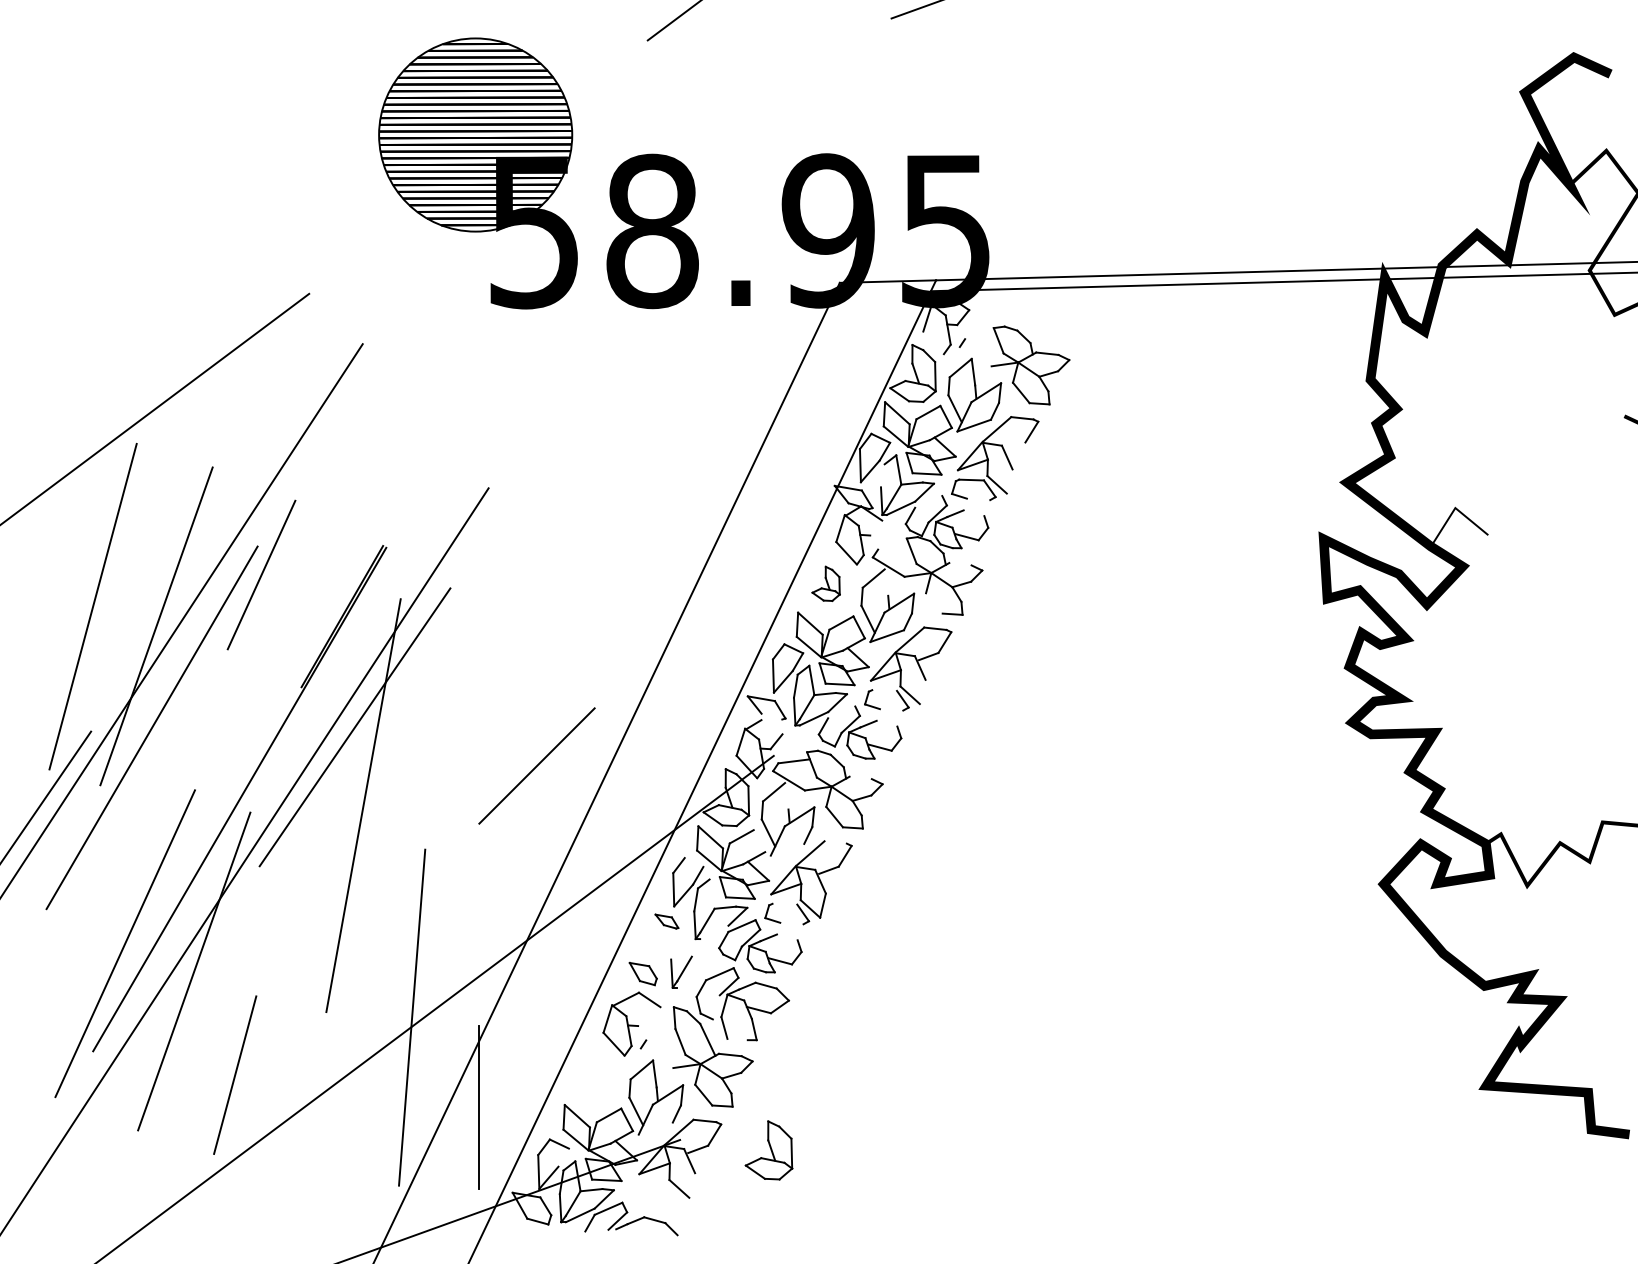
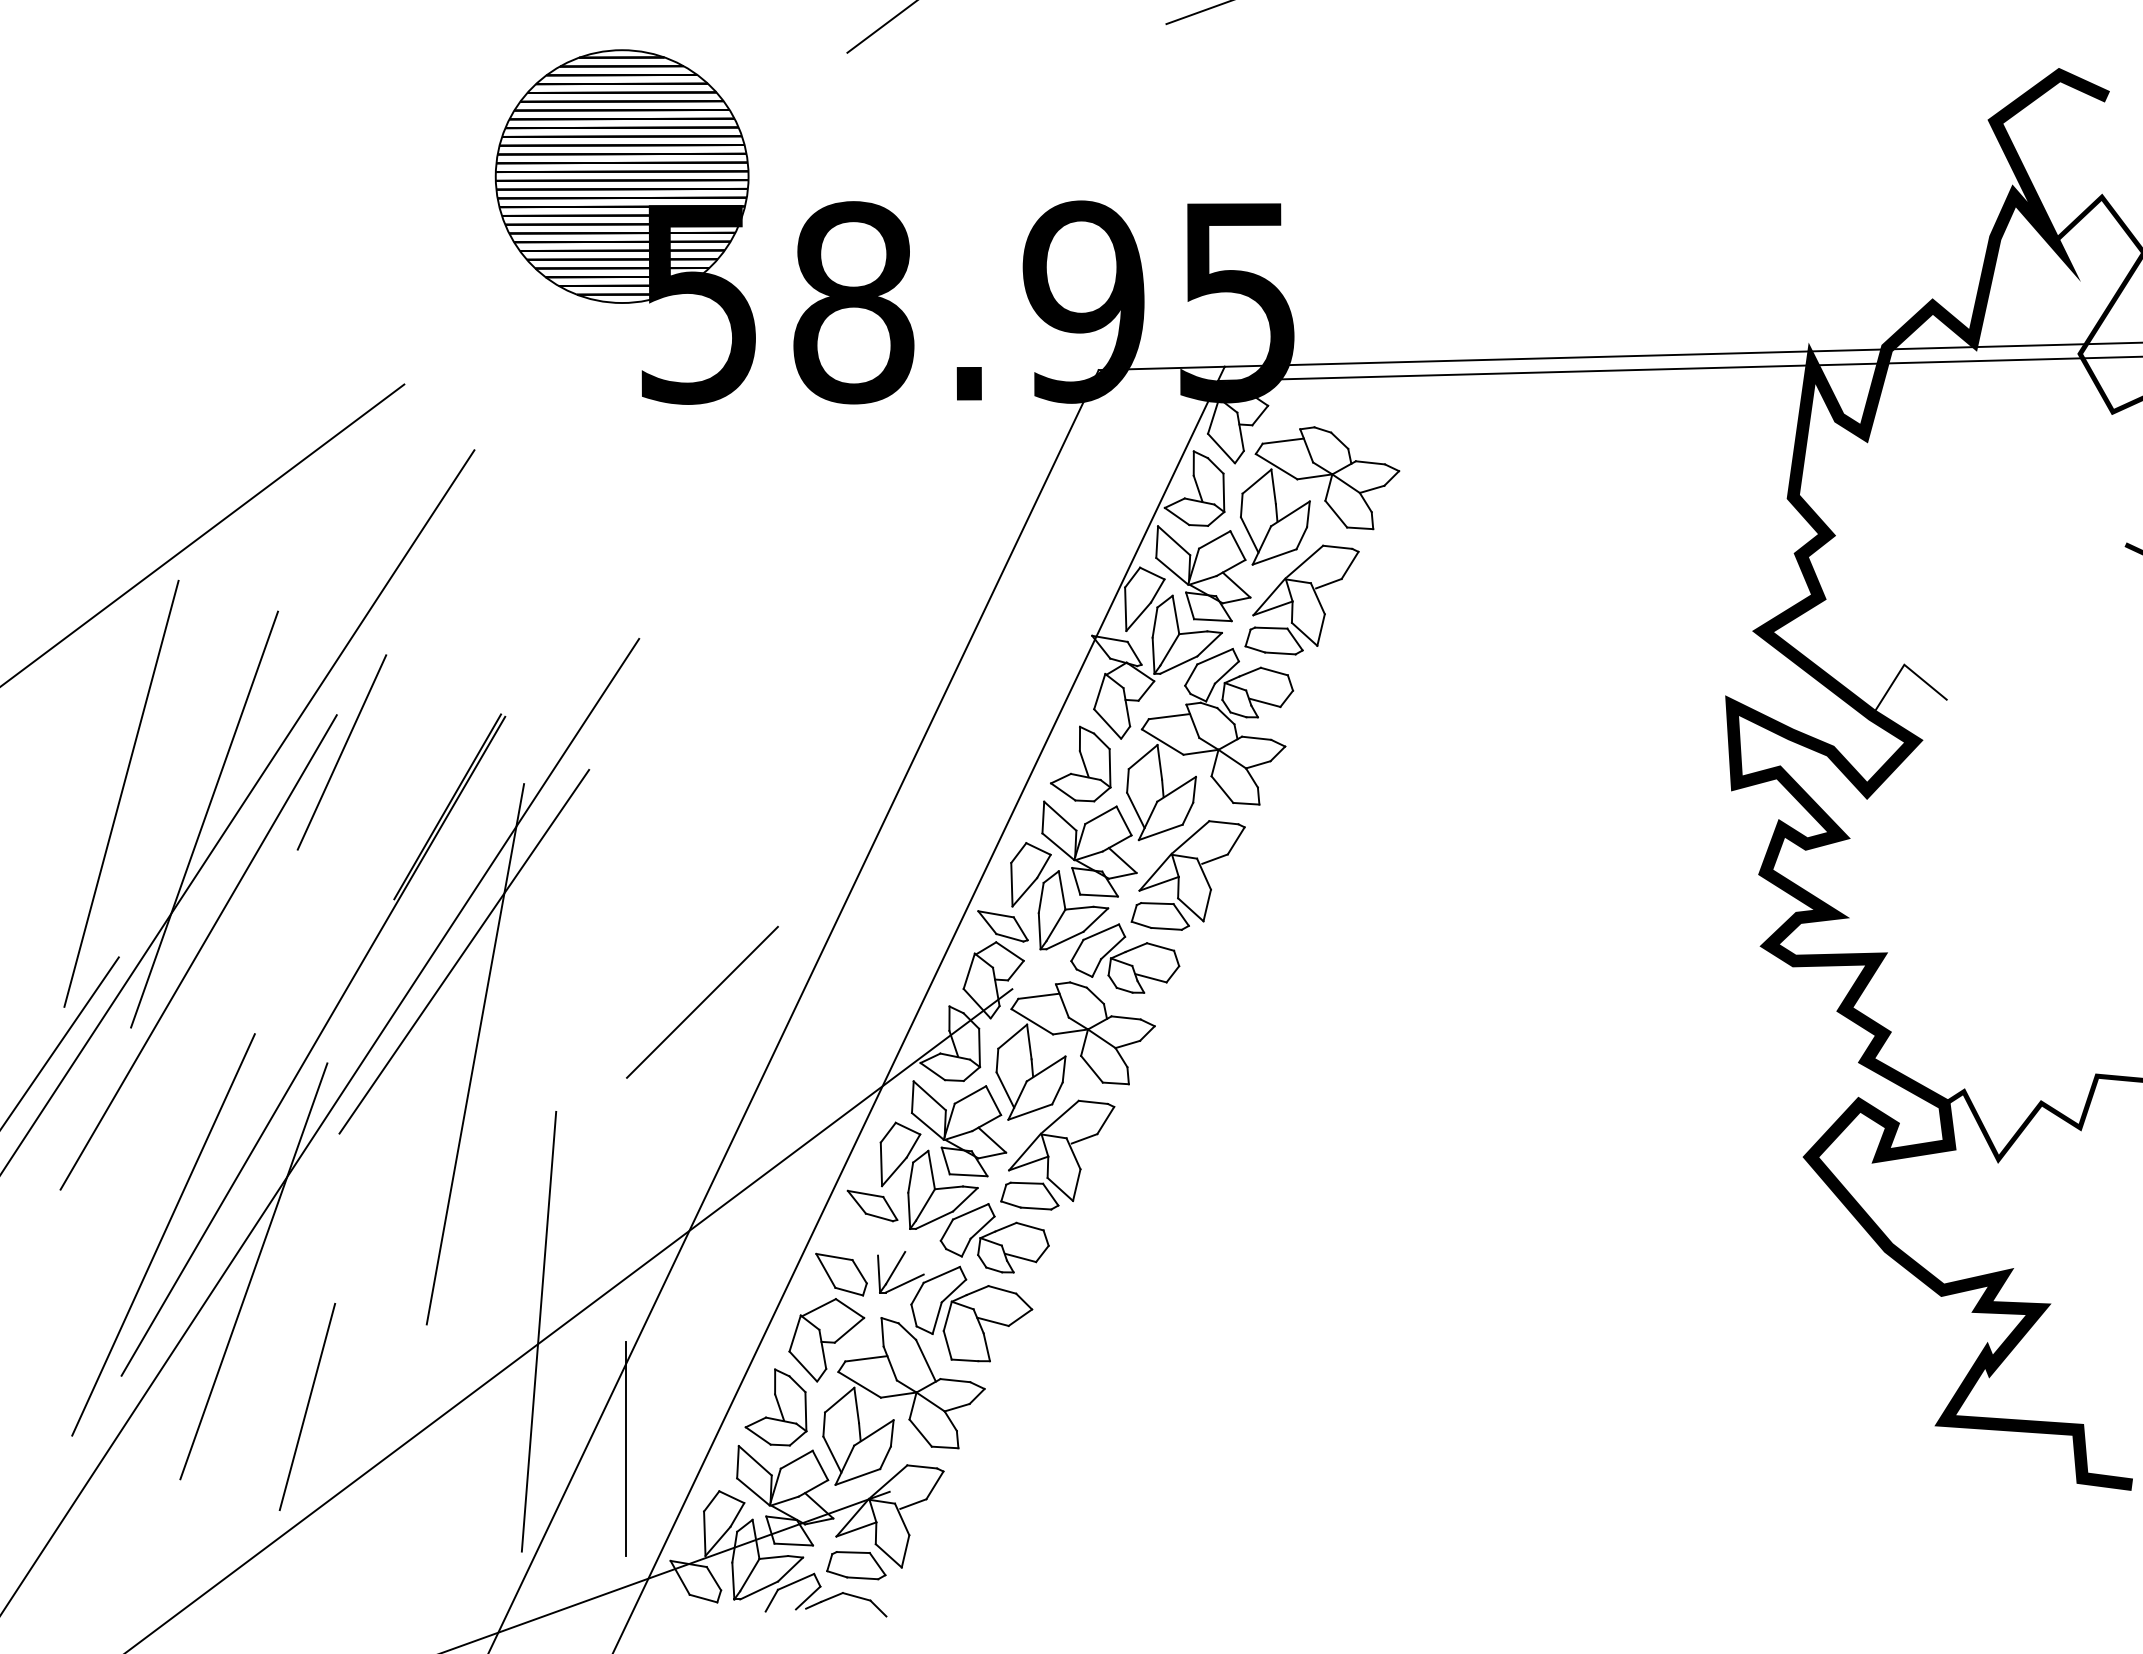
line: (980, 336) -> (1282, 440), added
line: (933, 342) -> (1221, 447), added
line: (975, 356) -> (1276, 466), added
line: (1015, 445) -> (1328, 583), added
line: (882, 475) -> (1154, 622), added
line: (1009, 481) -> (1320, 629), added
line: (978, 499) -> (1280, 653), added
line: (928, 501) -> (1214, 656), added
line: (973, 513) -> (1273, 671), added
line: (876, 527) -> (1146, 690), added
line: (893, 547) -> (1169, 716), added
line: (960, 563) -> (1256, 737), added
line: (886, 582) -> (1159, 762), added
part: (825, 583) -> (1080, 763), size x1.67
line: (934, 603) -> (1222, 789), added
line: (884, 690) -> (1157, 903), added
line: (922, 691) -> (1206, 905), added
line: (891, 709) -> (1166, 928), added
line: (841, 711) -> (1101, 931), added
line: (771, 716) -> (1009, 937), added
line: (887, 723) -> (1160, 946), added
line: (771, 727) -> (1009, 951), added
line: (860, 777) -> (1125, 1017), added
line: (786, 795) -> (1029, 1041), added
line: (759, 840) -> (993, 1100), added
line: (835, 841) -> (1092, 1101), added
line: (787, 849) -> (1030, 1111), added
line: (693, 862) -> (907, 1128), added
line: (712, 893) -> (931, 1169), added
line: (784, 903) -> (1026, 1182), added
part: (666, 921) -> (872, 1205), size x1.67
line: (791, 923) -> (1035, 1208), added
line: (714, 931) -> (934, 1219), added
line: (786, 937) -> (1029, 1226), added
part: (643, 973) -> (841, 1274), size x1.43
line: (691, 980) -> (904, 1283), added
line: (715, 1006) -> (936, 1317), added
line: (649, 1015) -> (849, 1329), added
line: (662, 1038) -> (866, 1358), added
line: (737, 1039) -> (964, 1360), added
line: (657, 1057) -> (859, 1384), added
line: (655, 1128) -> (857, 1476), added
part: (768, 1150) -> (775, 1407), moved
line: (563, 1157) -> (737, 1514), added
line: (692, 1185) -> (905, 1551), added
part: (654, 1196) -> (856, 1565), added

